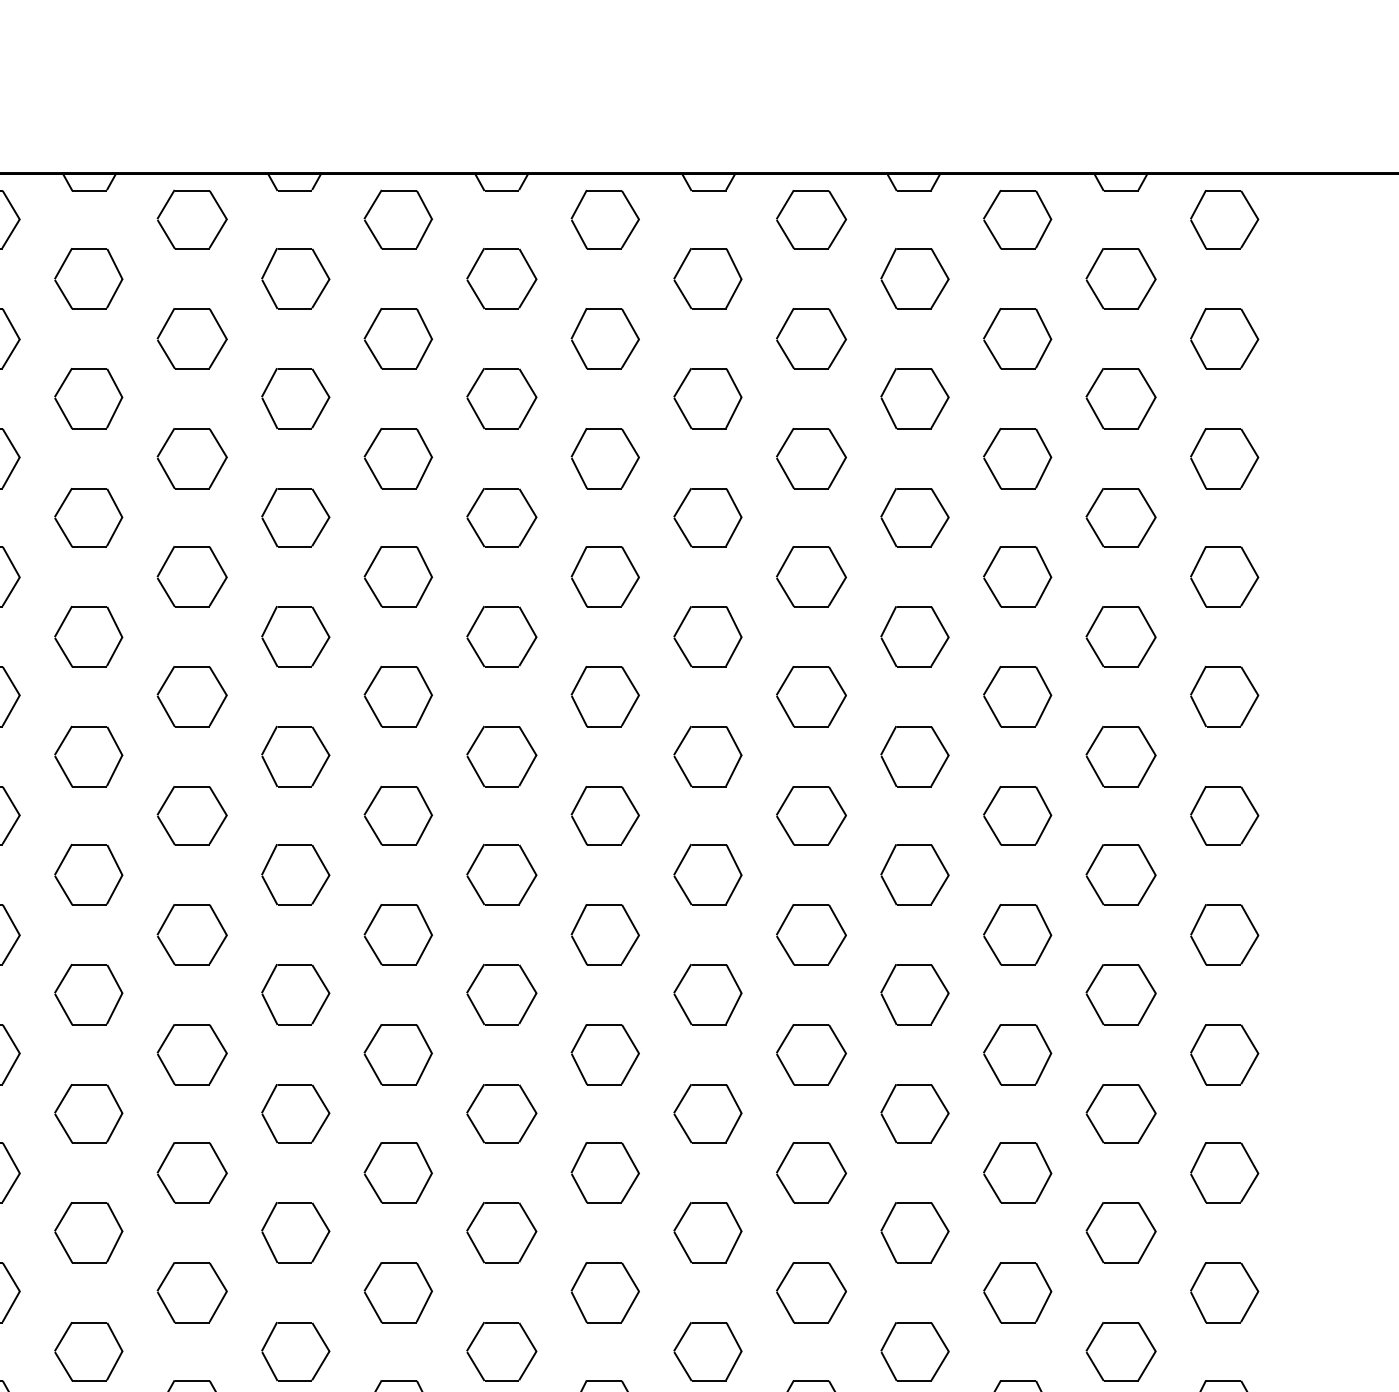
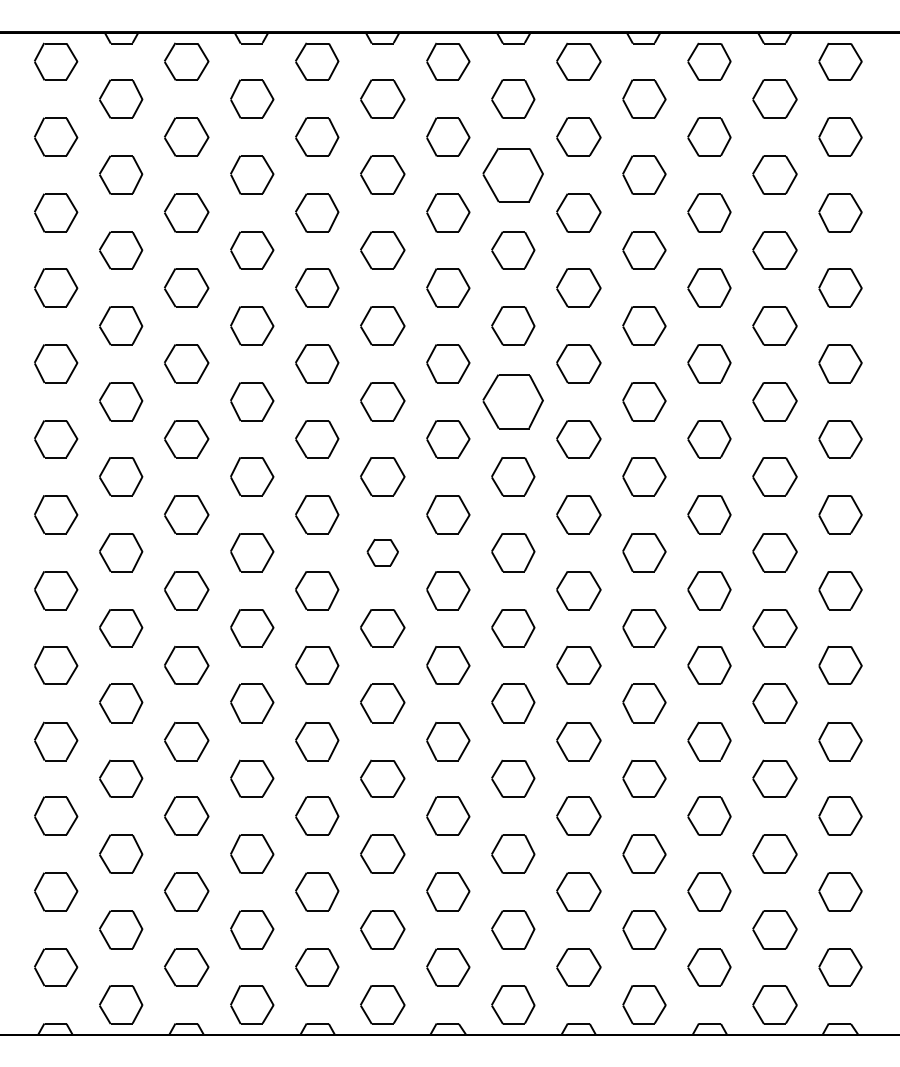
part: (708, 397) -> (513, 174), size x1.4
part: (708, 756) -> (513, 401), size x1.4
part: (501, 994) -> (382, 552), size x0.7

